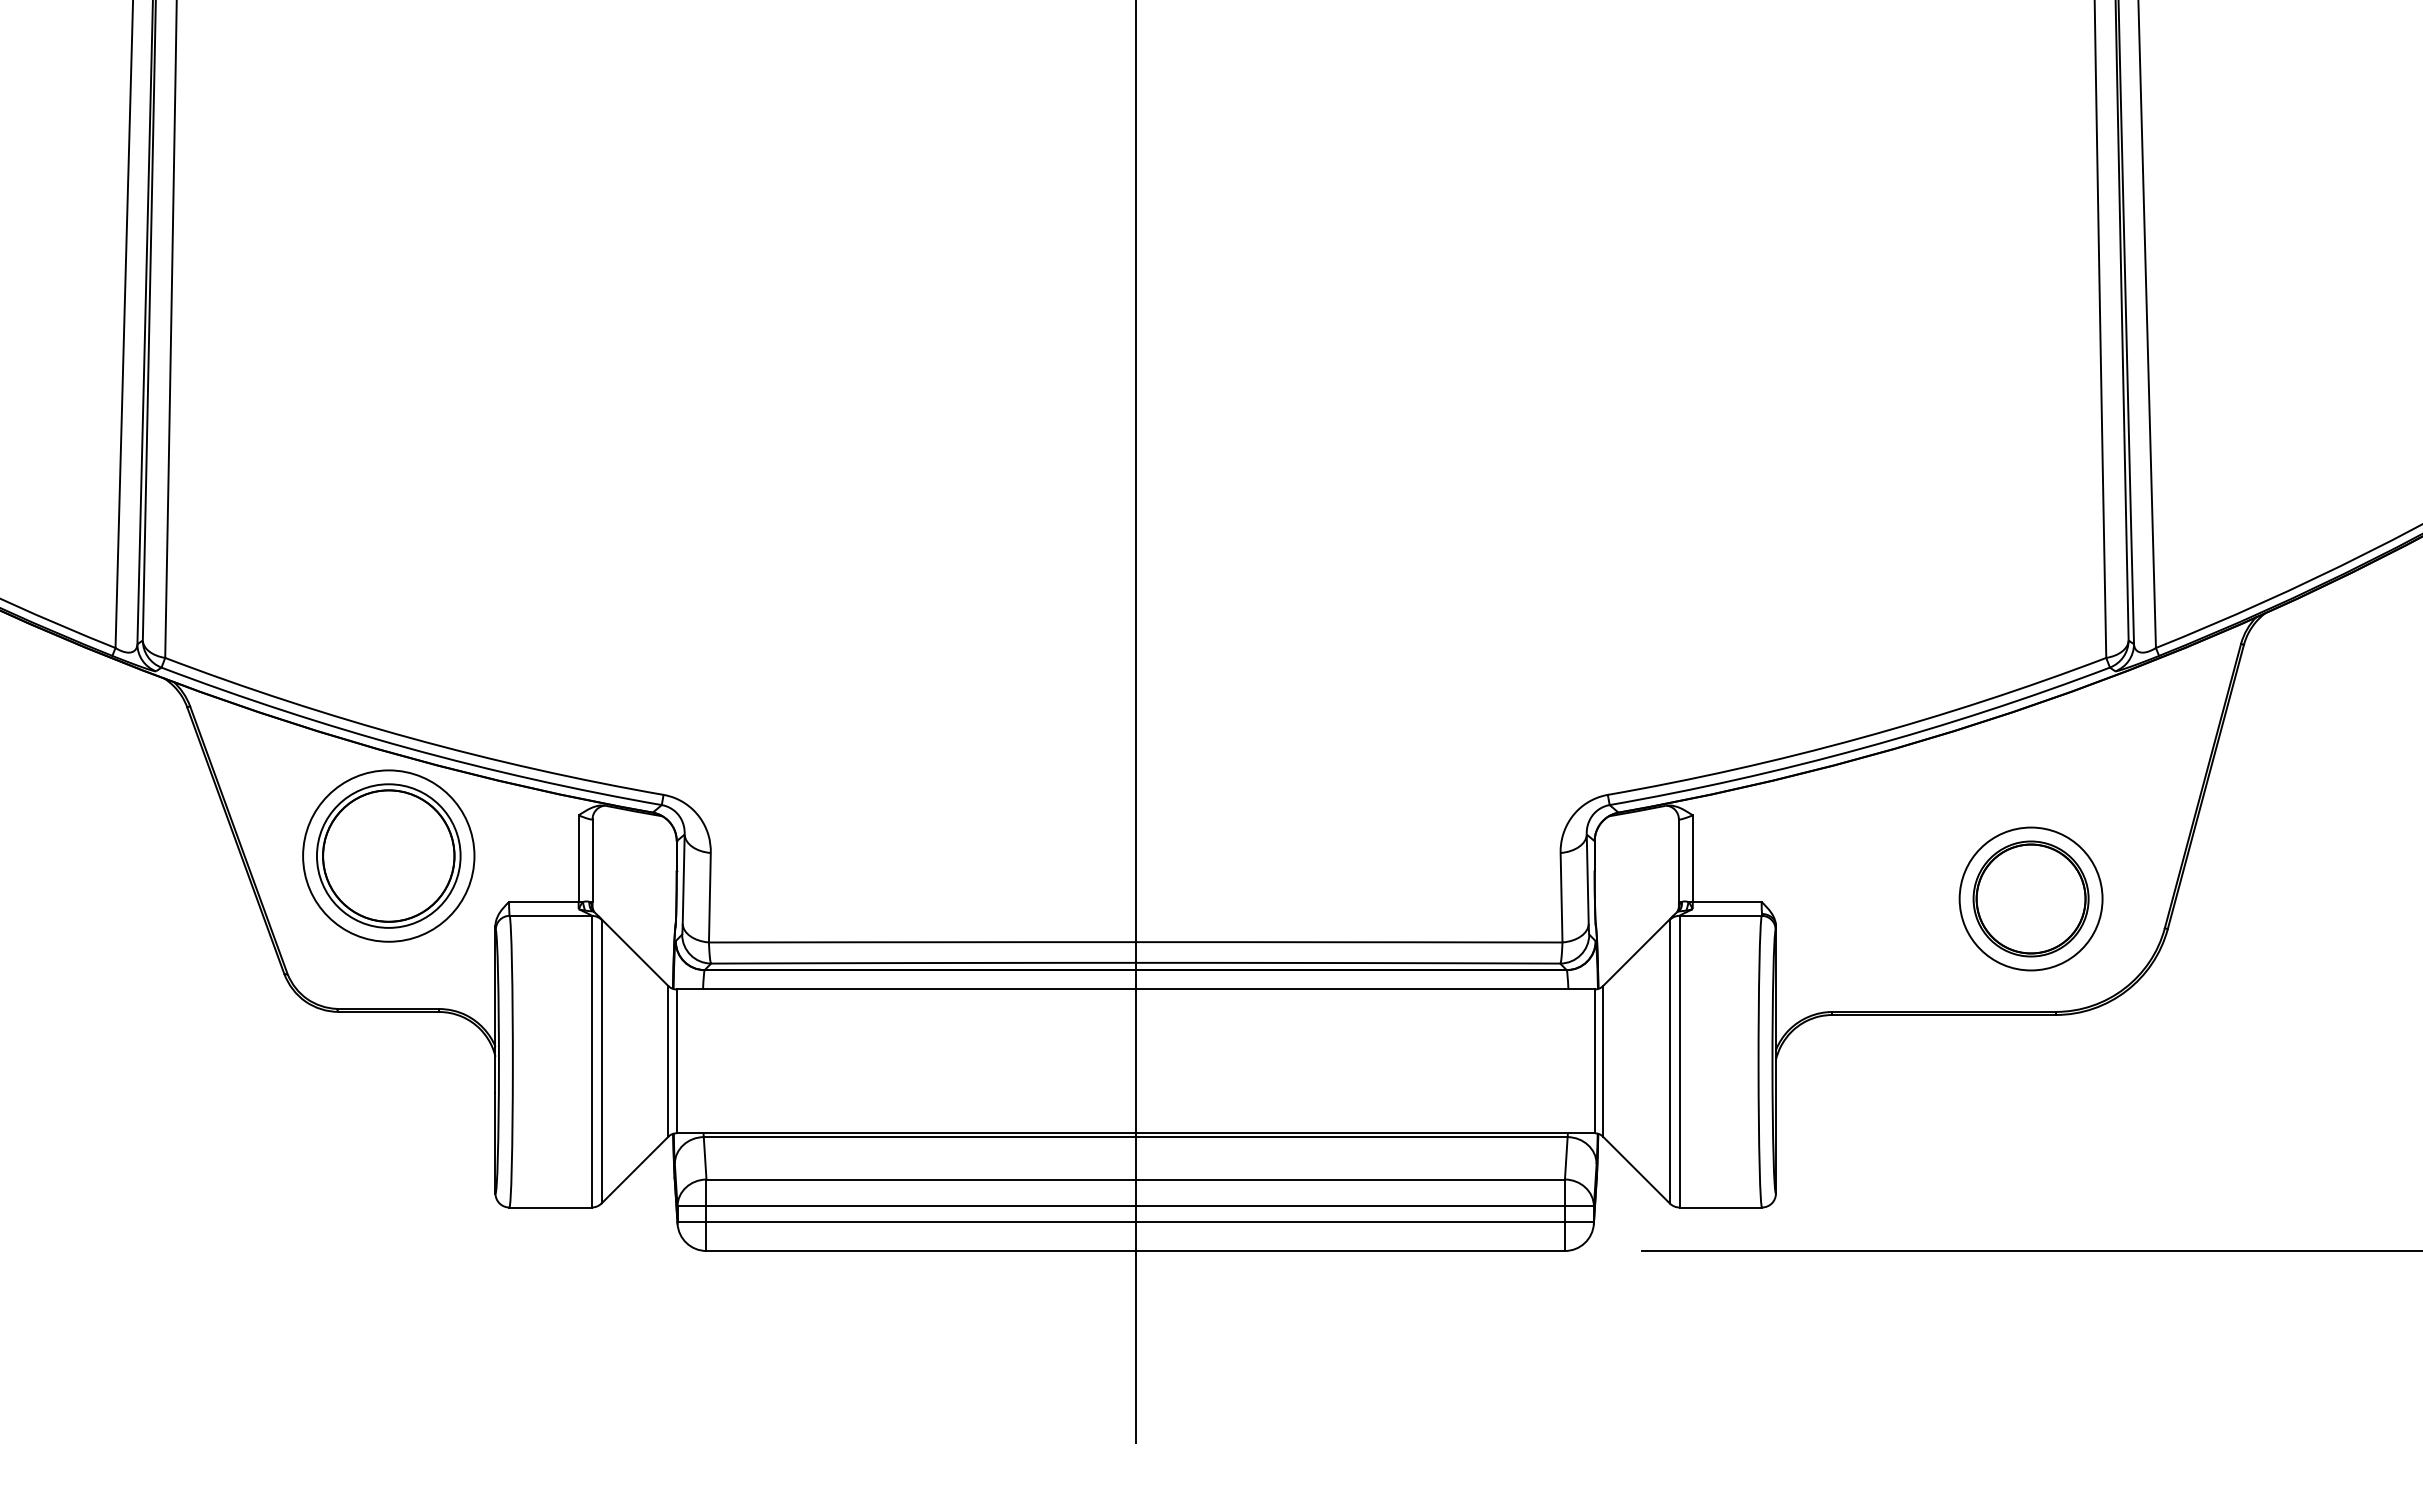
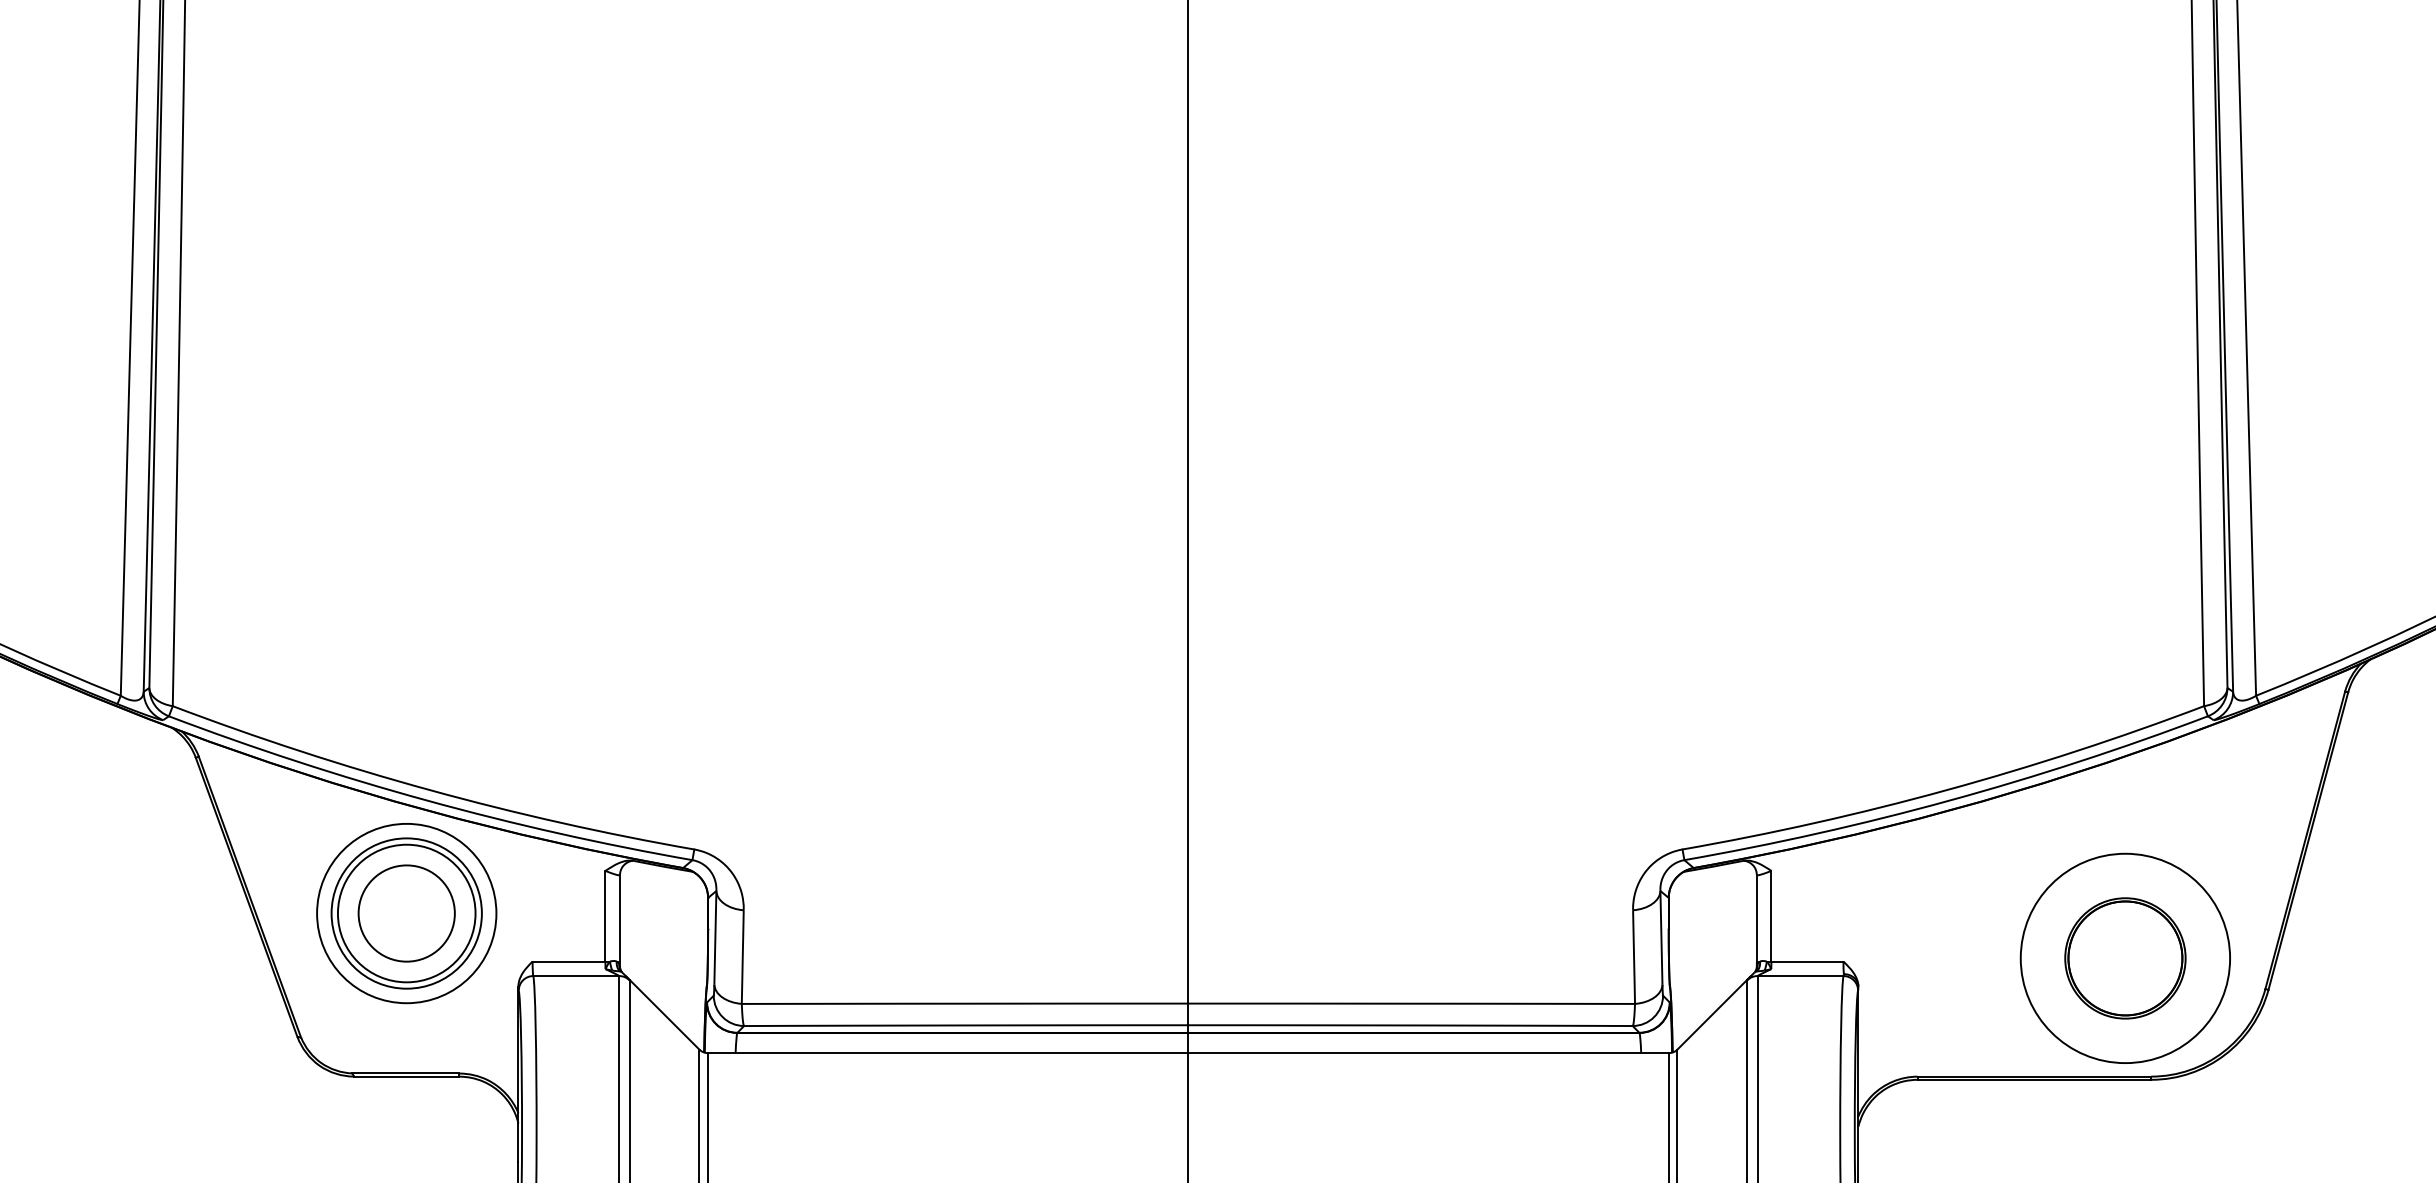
circle: (388, 855) -> (406, 912), size x0.7
circle: (2030, 898) -> (2124, 957), size x1.4

